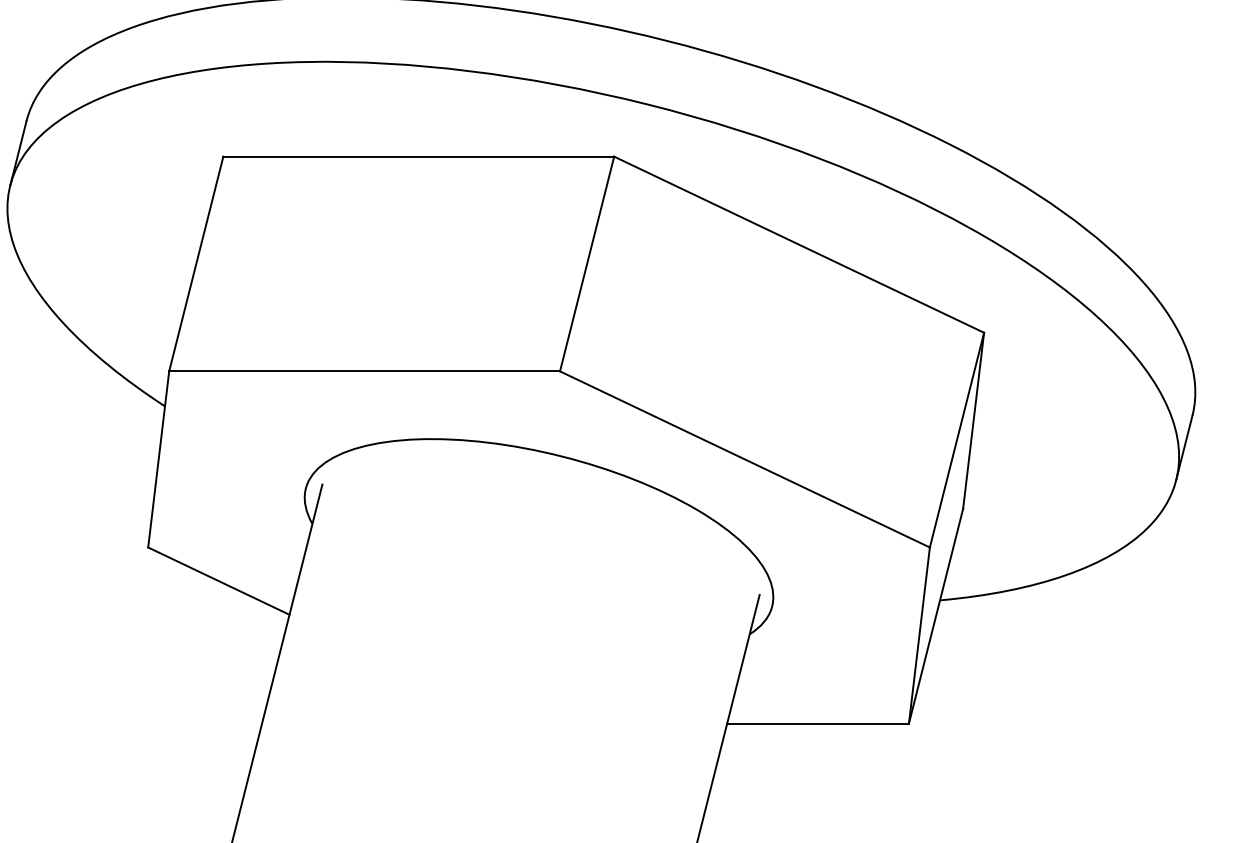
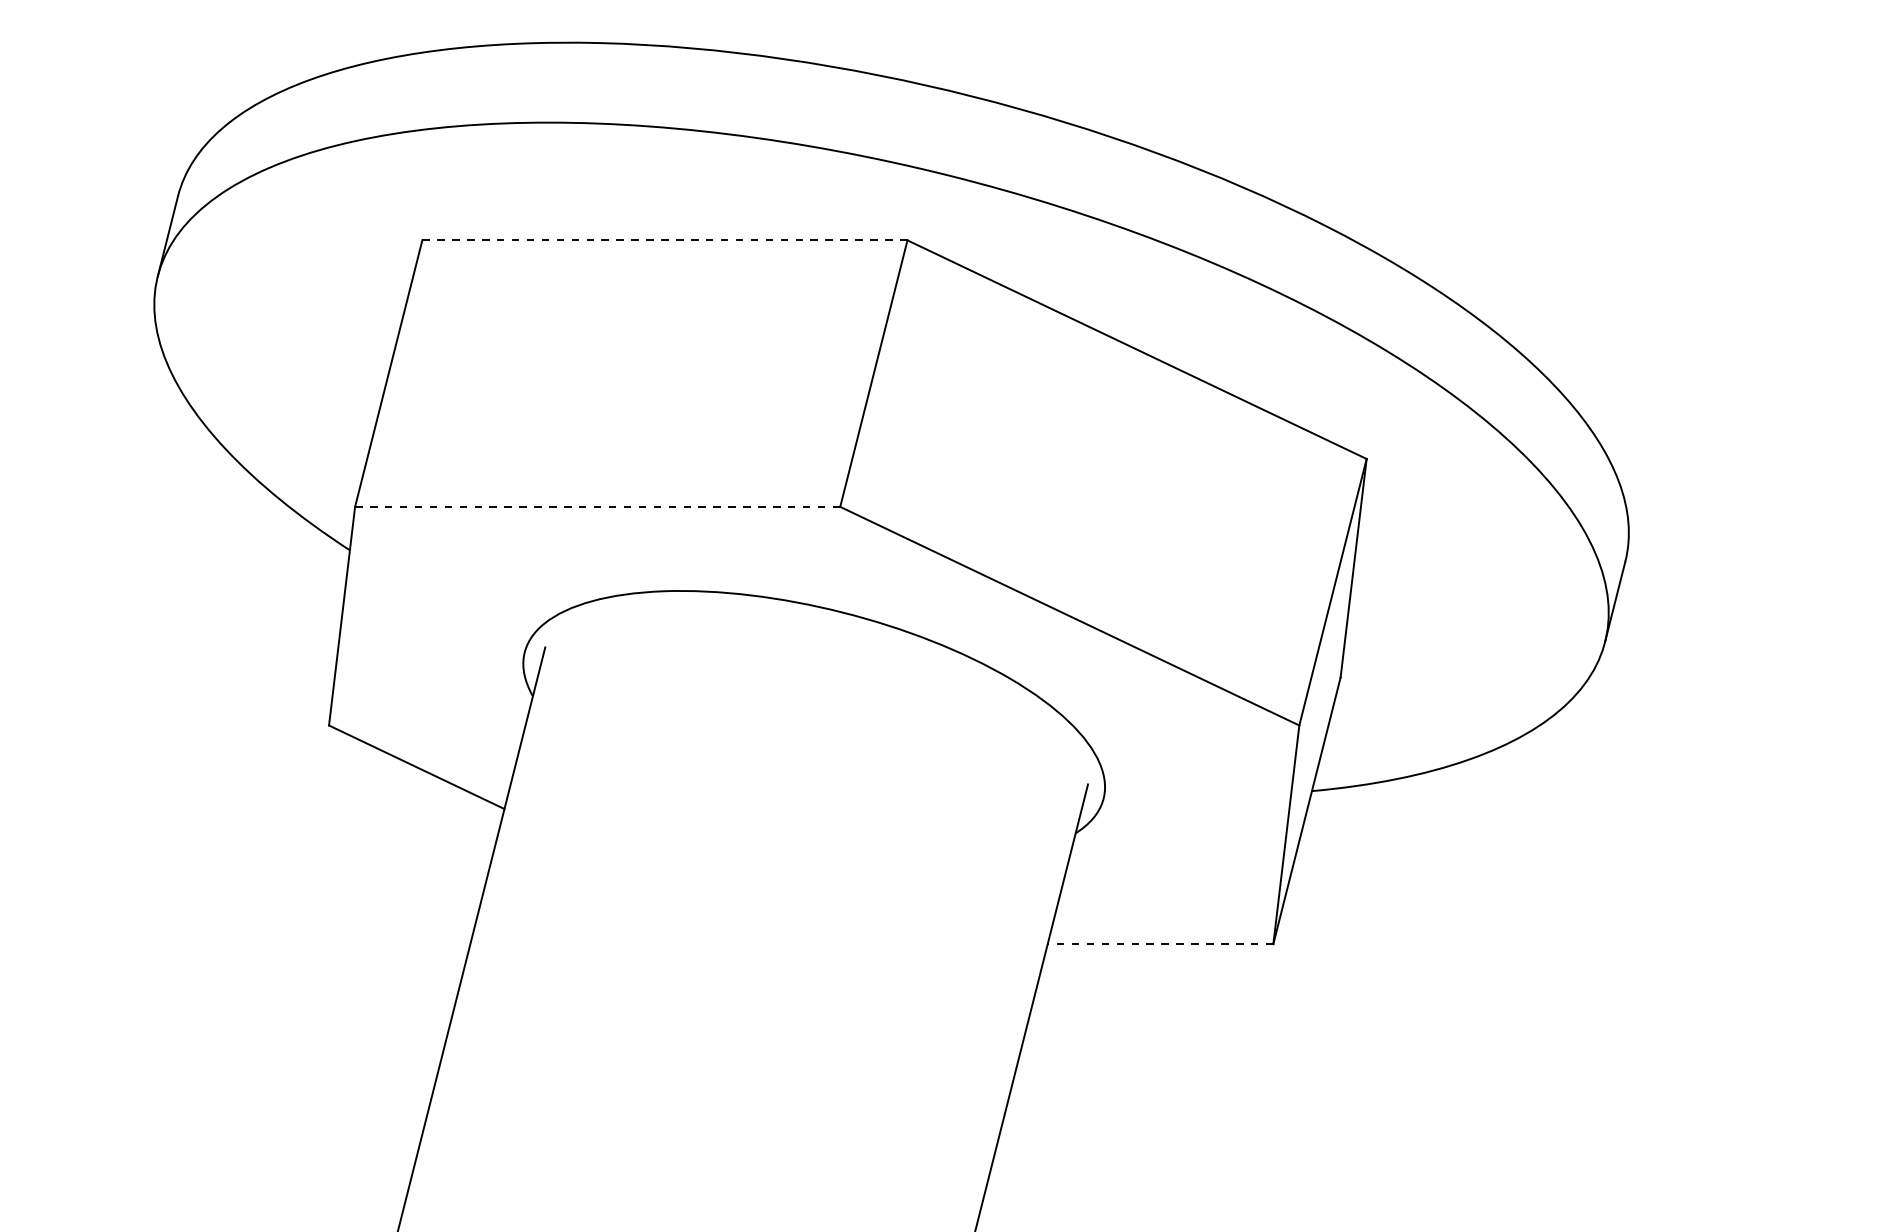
line: (418, 156) -> (664, 240), solid -> dashed
line: (364, 371) -> (597, 506), solid -> dashed
line: (818, 723) -> (1160, 944), solid -> dashed

